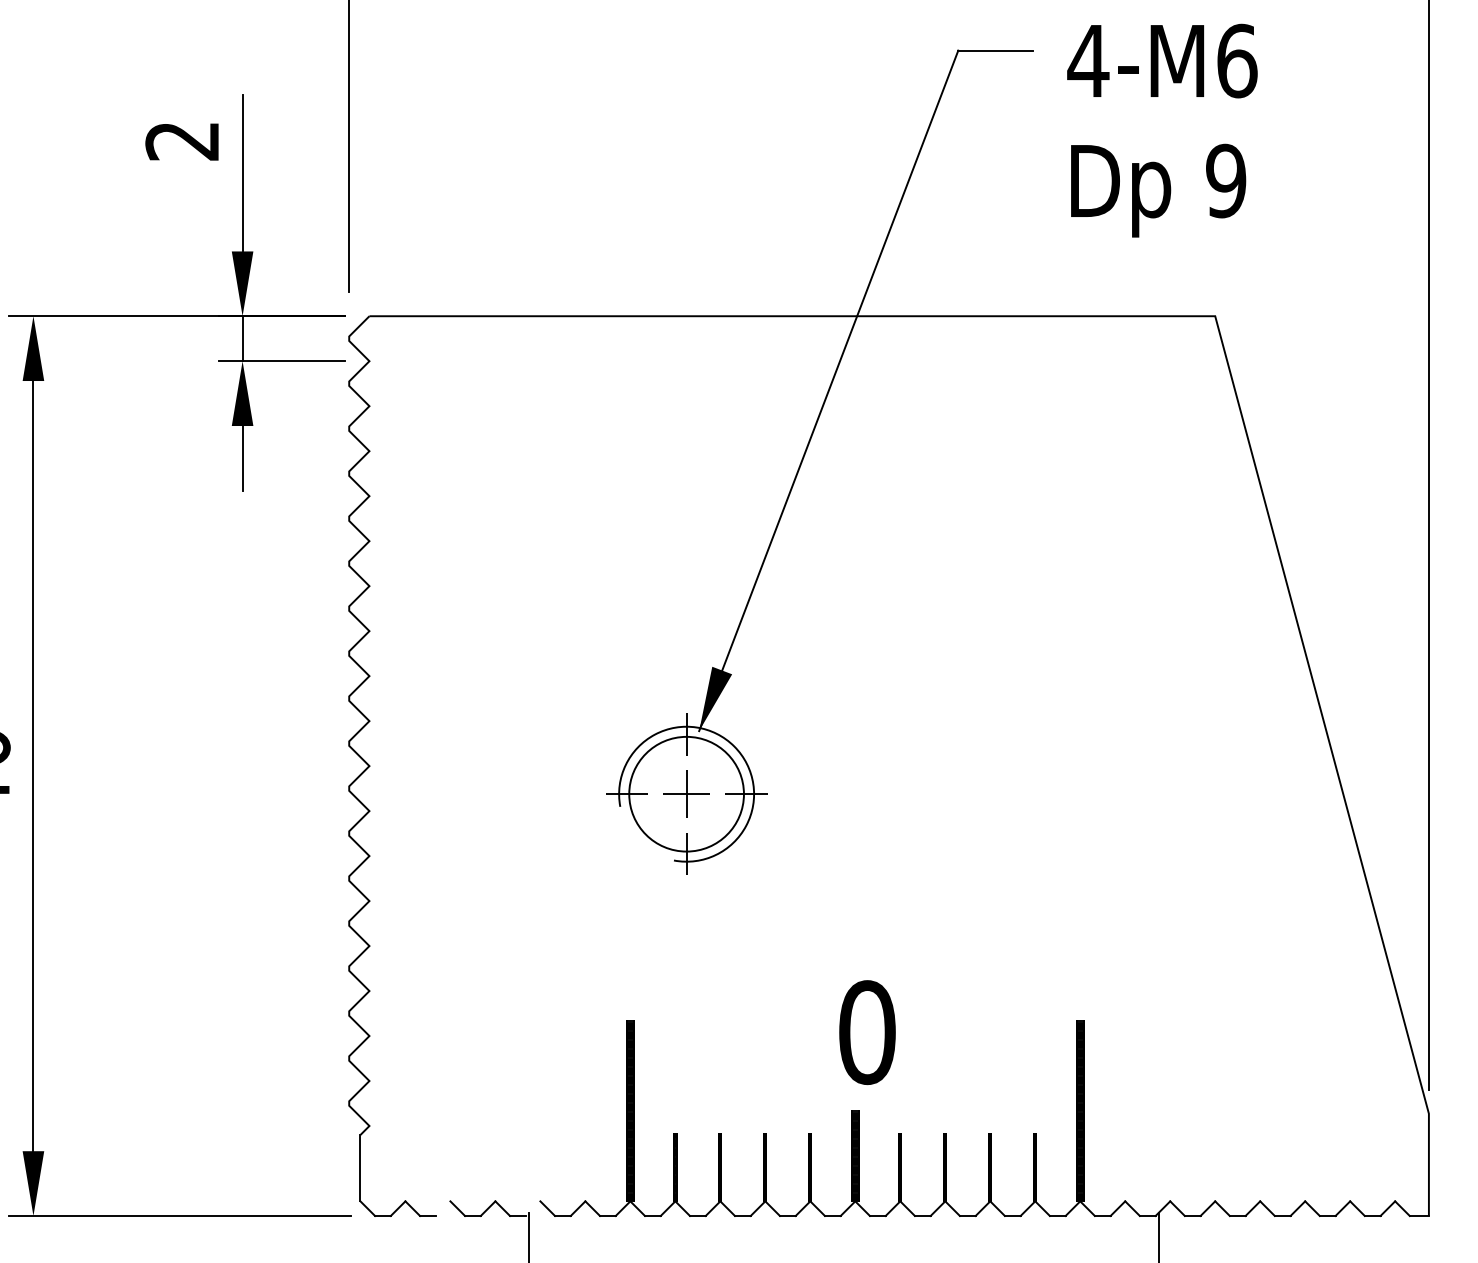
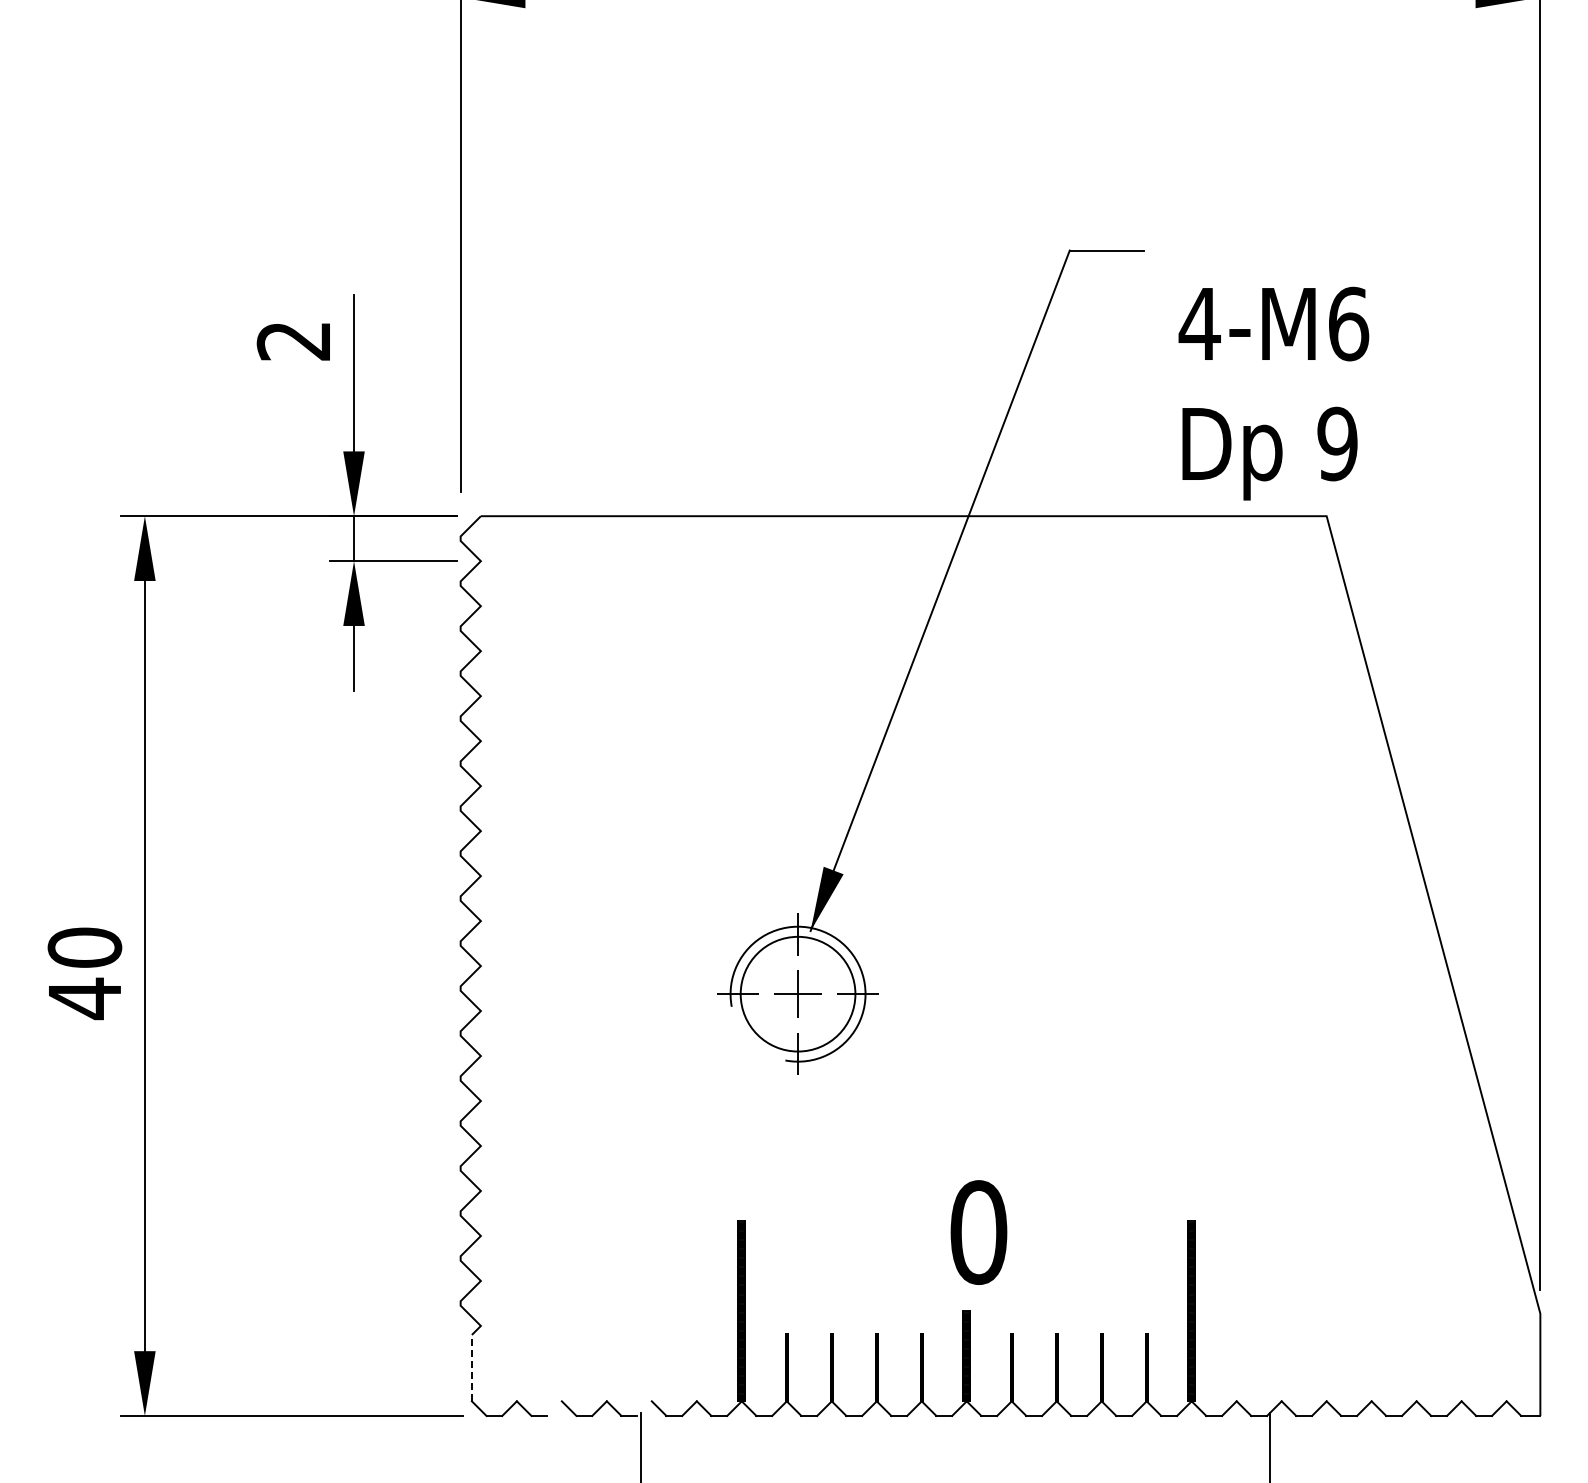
text: (1162, 130) -> (1273, 393), moved
line: (360, 1167) -> (471, 1367), solid -> dashed

